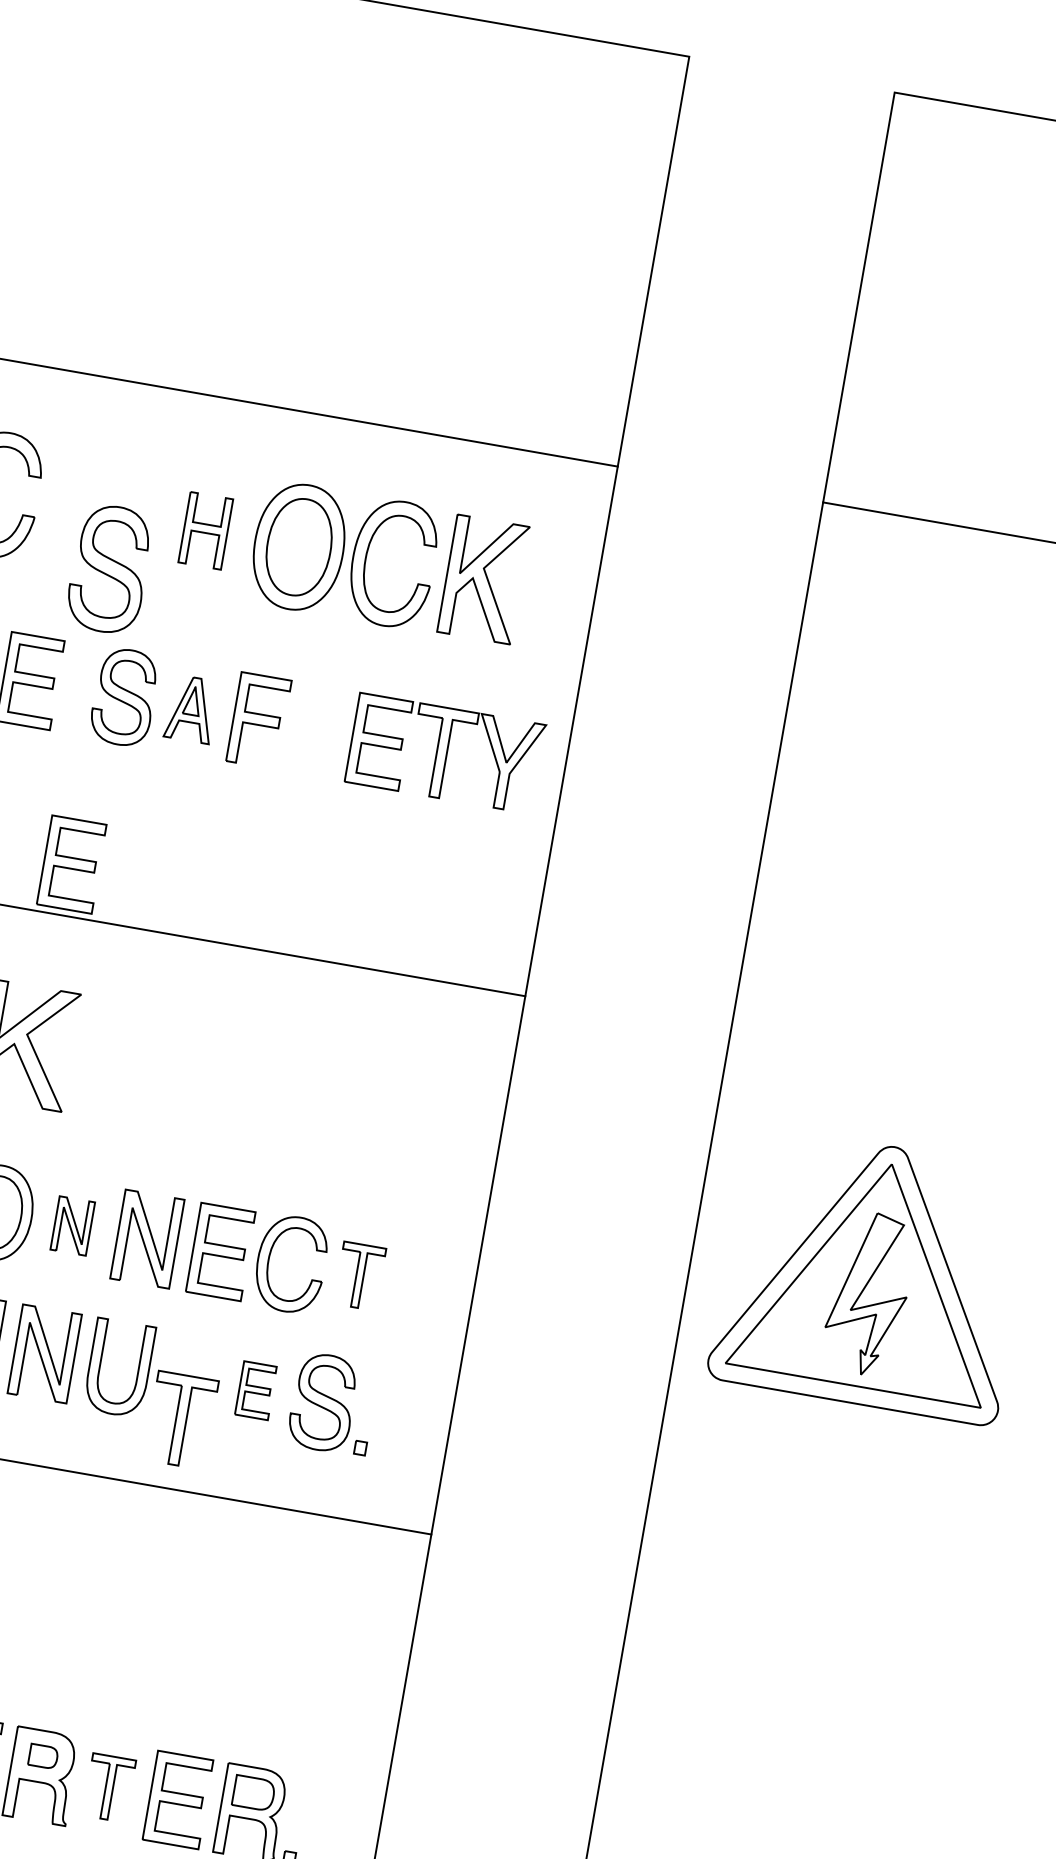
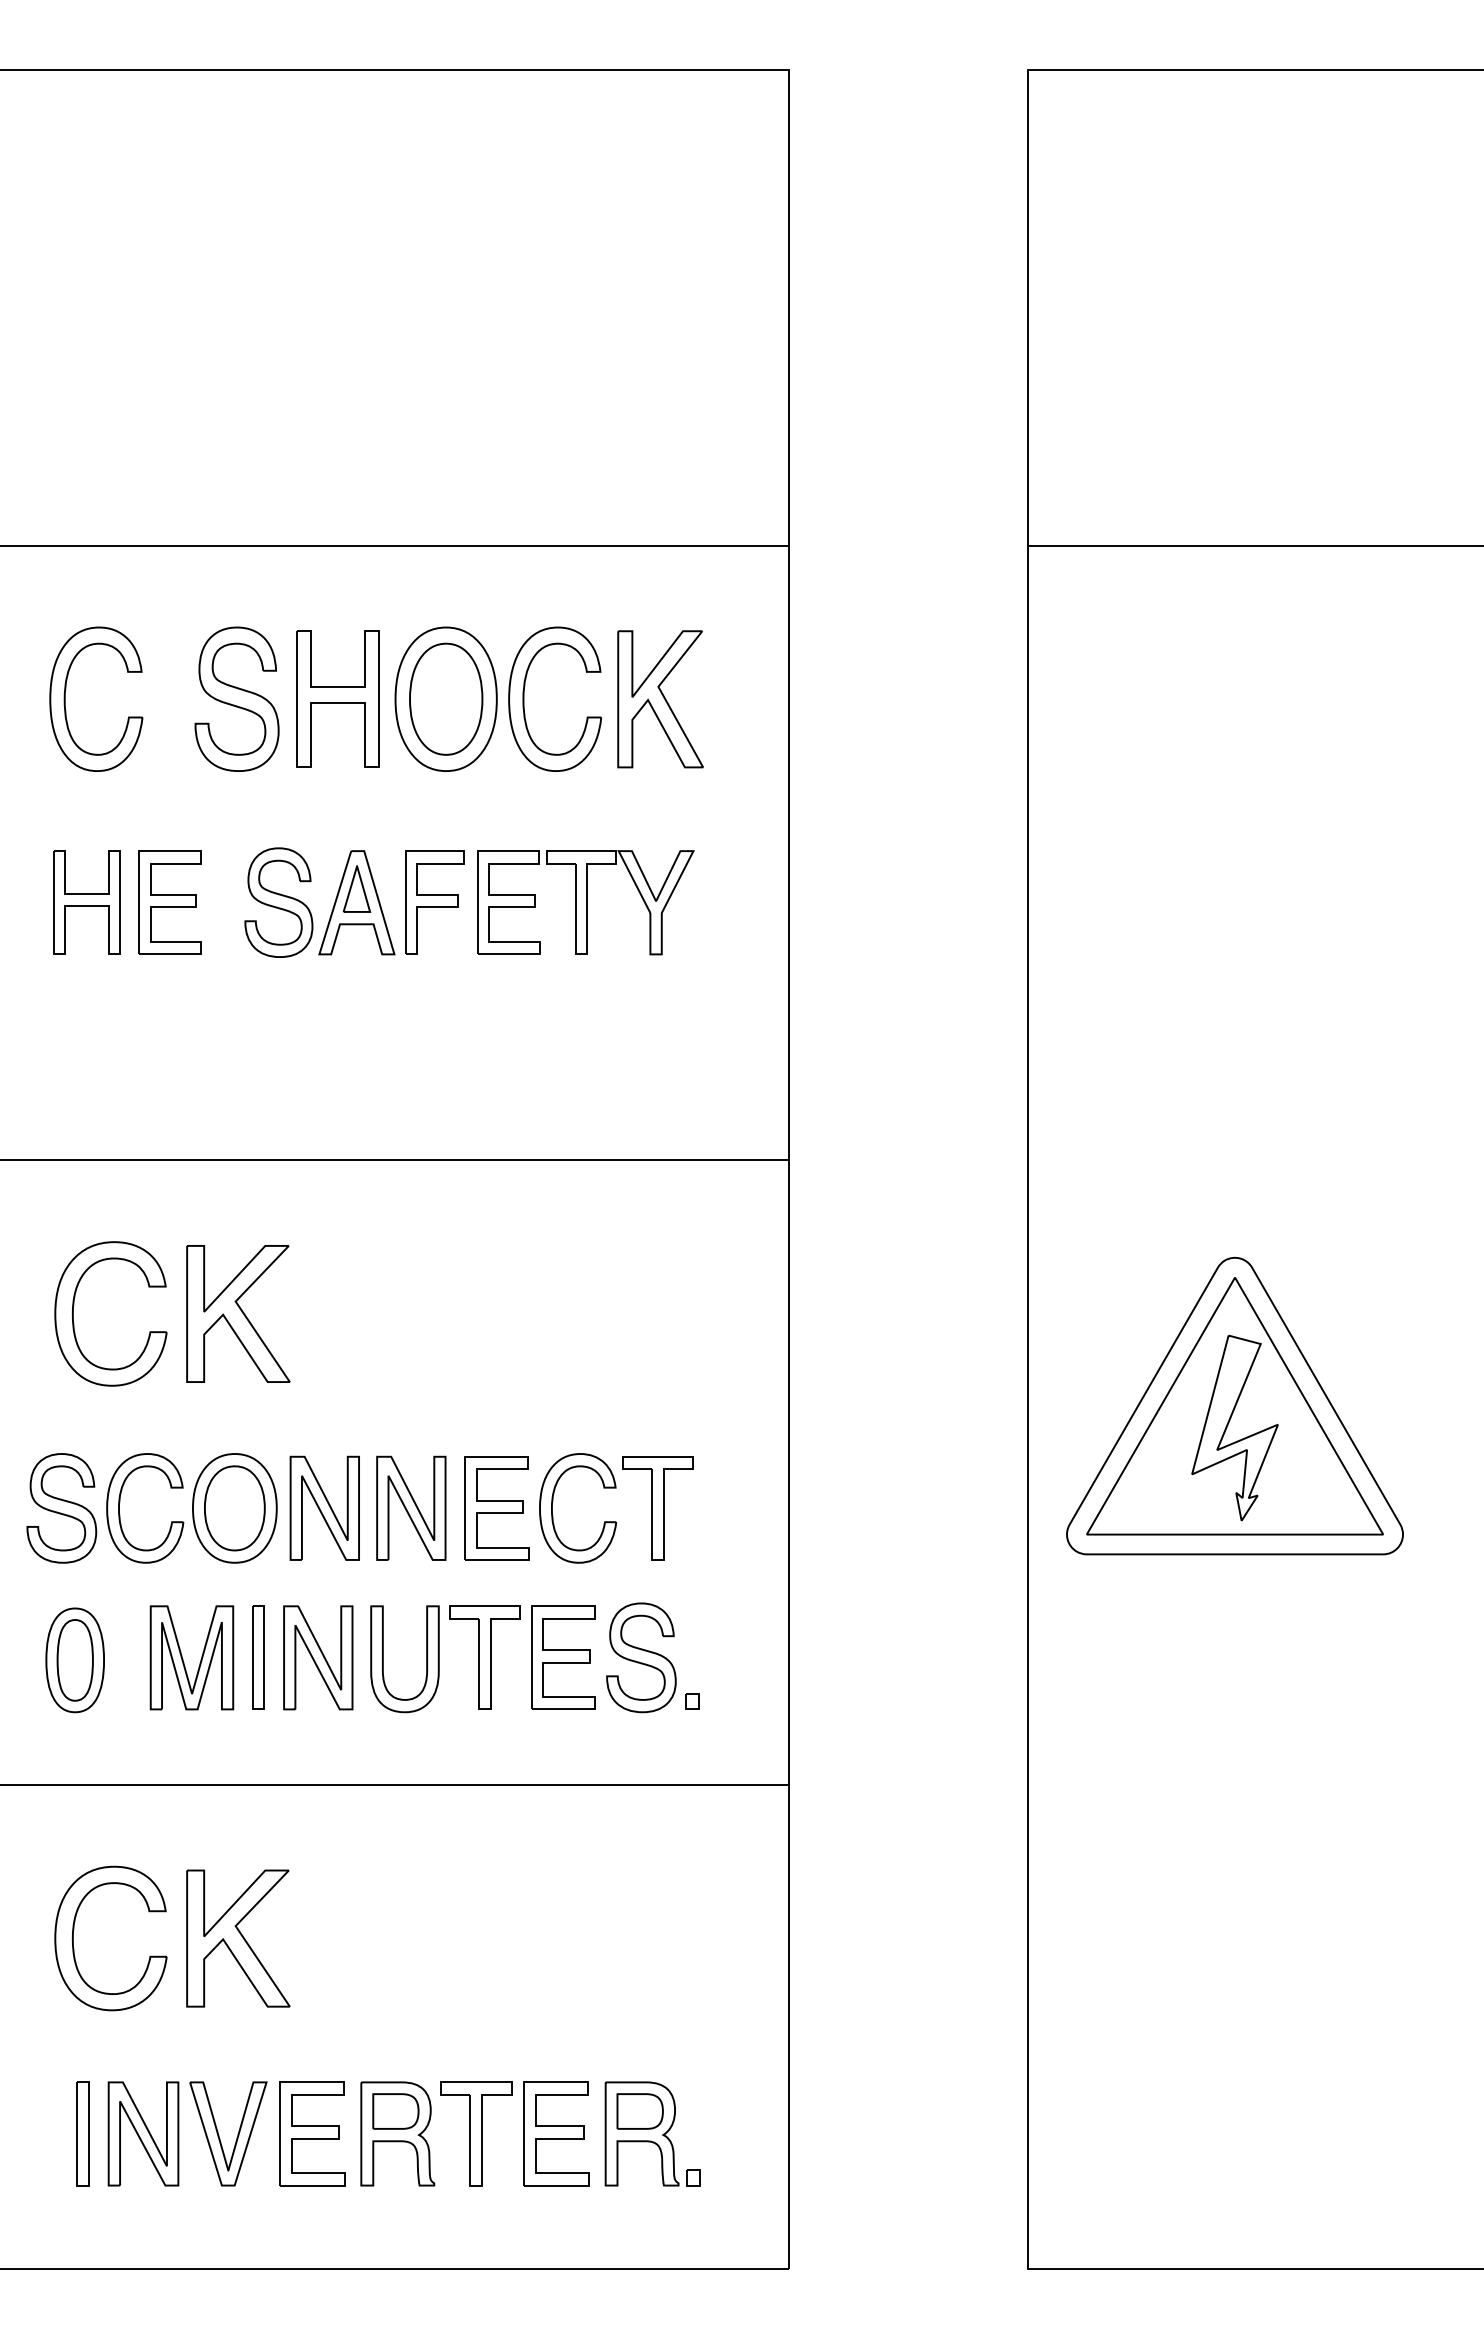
part: (205, 530) -> (337, 698), size x1.67
part: (109, 568) -> (236, 698), moved
part: (191, 708) -> (356, 902), size x1.43
part: (445, 753) -> (585, 902), moved
part: (71, 864) -> (252, 1101), removed
part: (72, 1225) -> (324, 1507), size x1.67
part: (359, 1276) -> (657, 1508), size x1.43
part: (256, 1390) -> (563, 1657), size x1.67
part: (180, 1420) -> (484, 1657), moved
part: (43, 1756) -> (395, 2111), size x1.43
part: (109, 1787) -> (476, 2133), size x1.43

